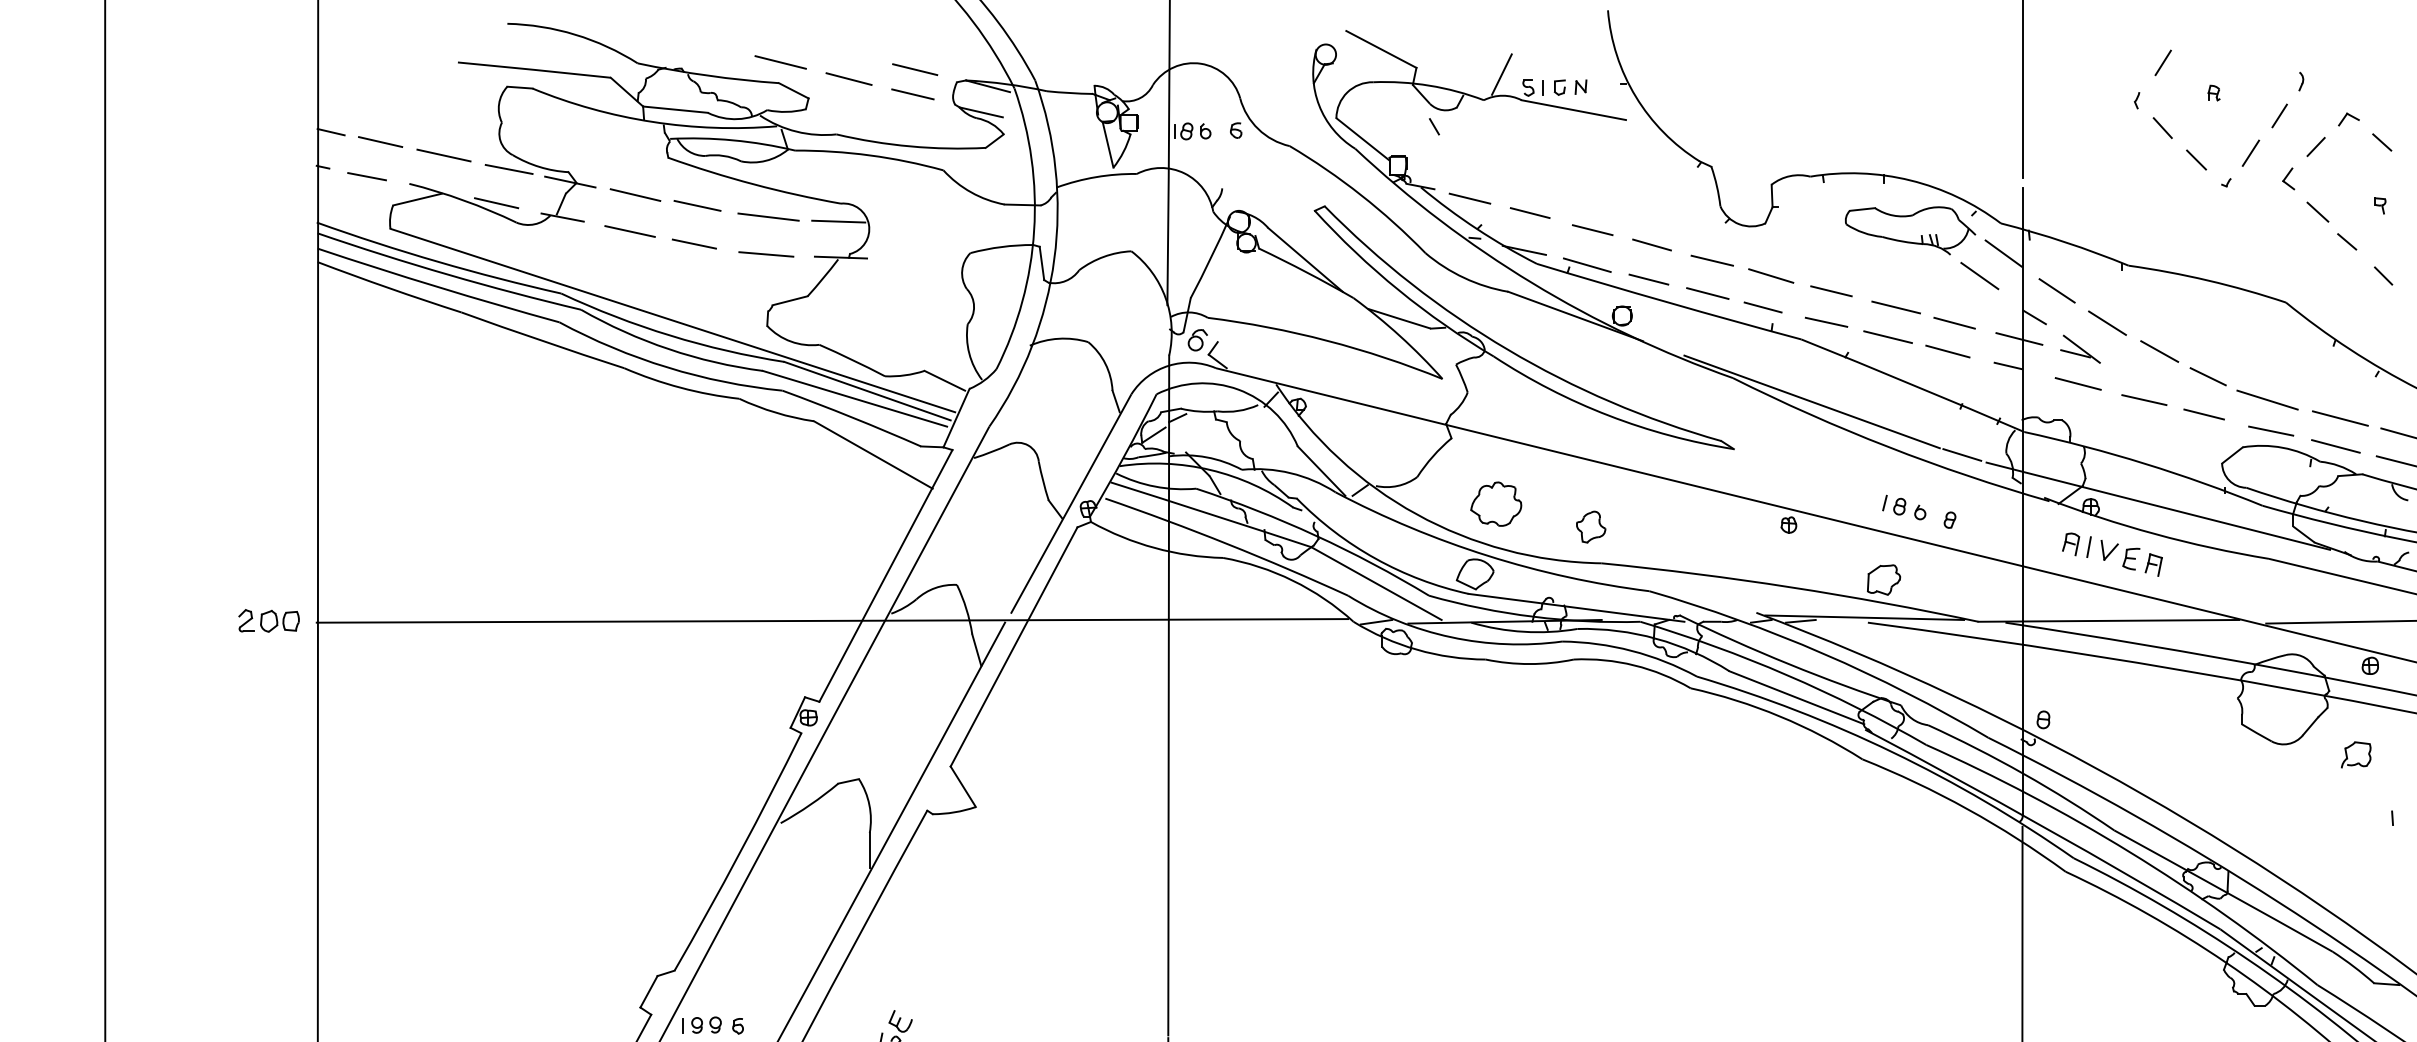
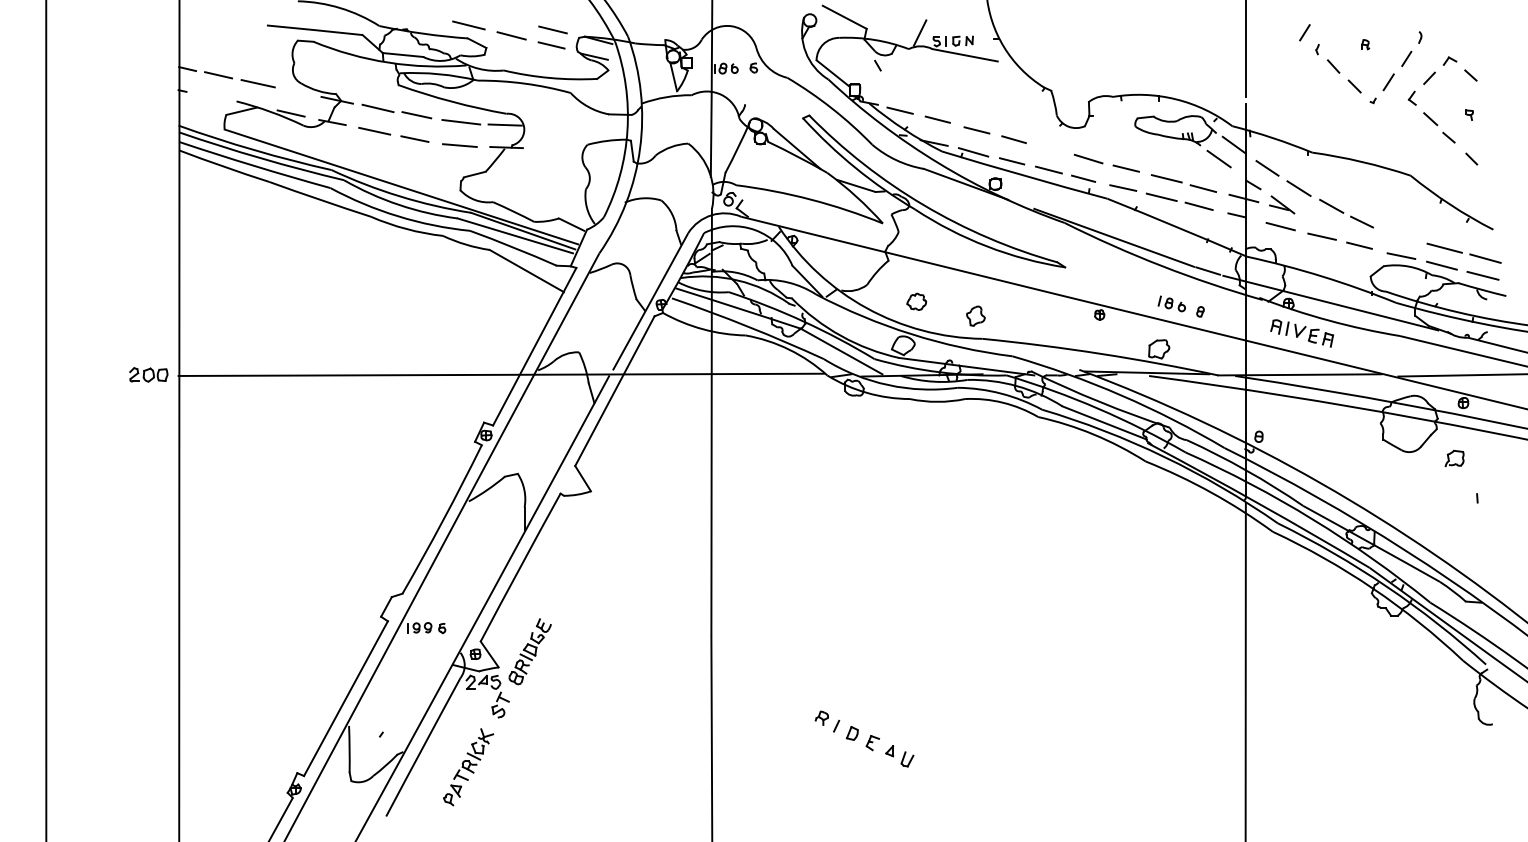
line: (2162, 62) -> (1304, 32), moved
line: (508, 169) -> (298, 92), removed
line: (366, 175) -> (209, 96), removed
line: (1711, 260) -> (1051, 149), removed
line: (2268, 399) -> (1399, 236), removed
part: (1496, 503) -> (916, 301), size x0.6

